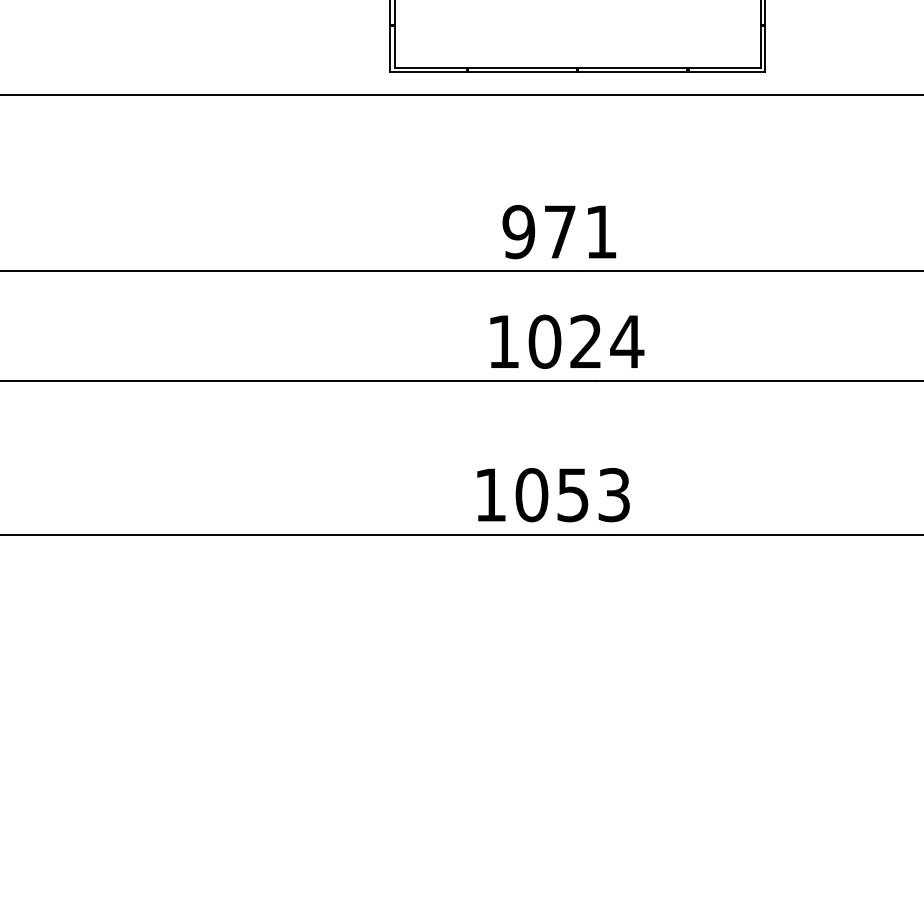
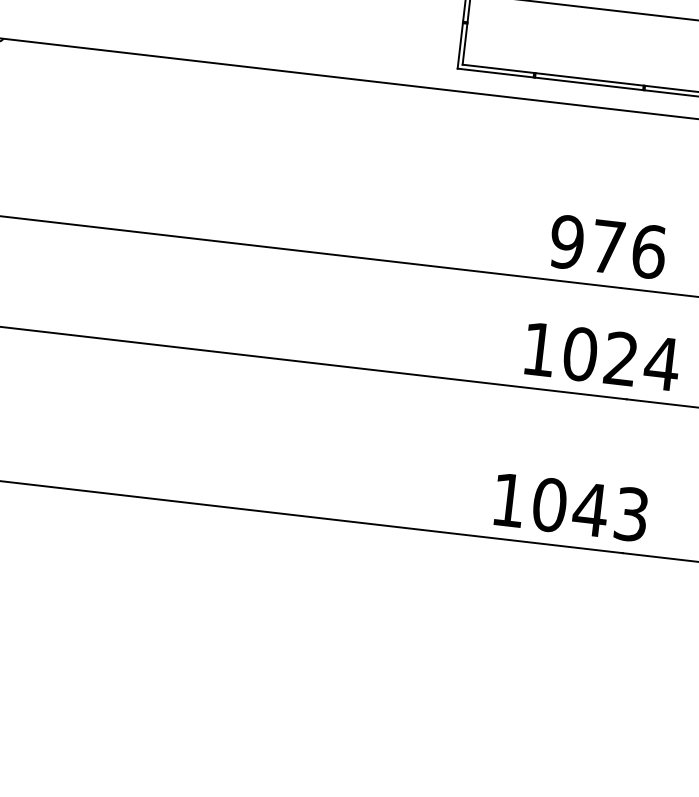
text: (601, 232) -> (649, 252), 971 -> 976
text: (572, 495) -> (590, 510), 1053 -> 1043

